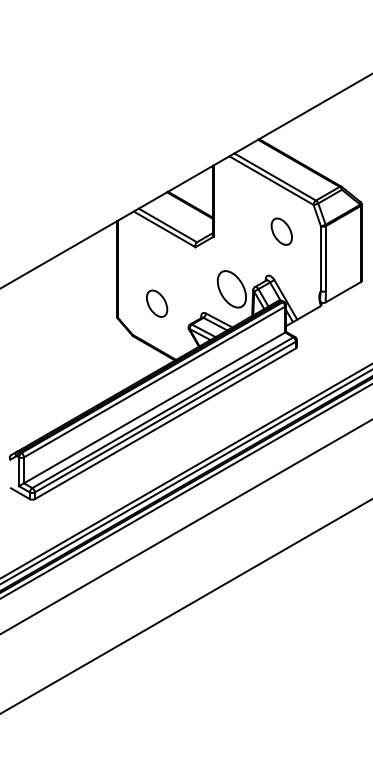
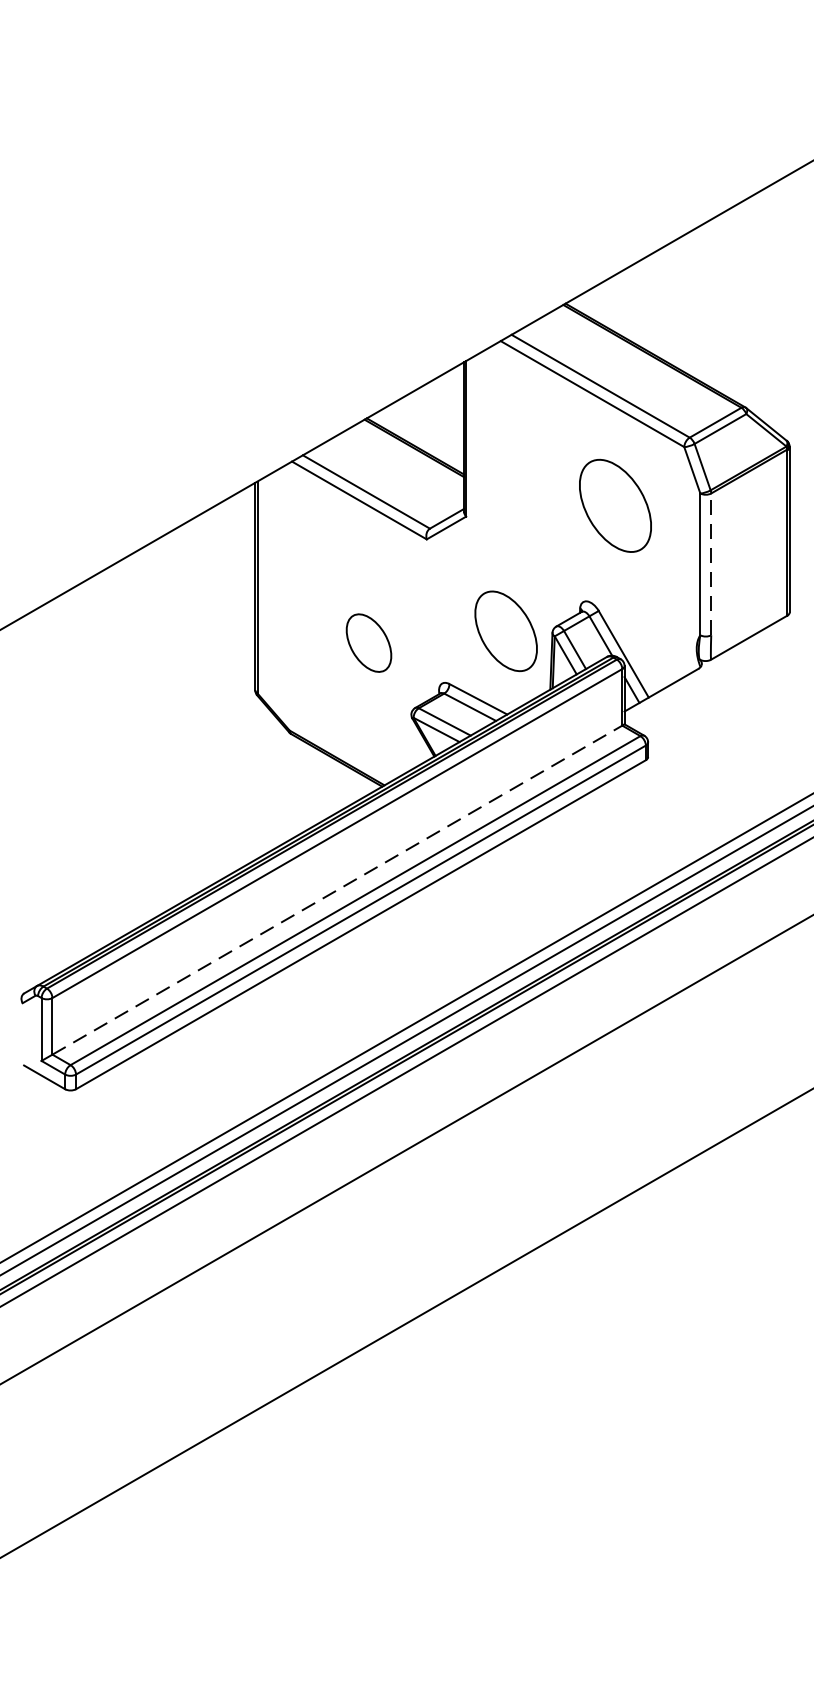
part: (281, 231) -> (614, 505), size x1.6
line: (325, 258) -> (710, 564), solid -> dashed
part: (157, 303) -> (369, 642), moved
line: (154, 407) -> (337, 889), solid -> dashed

